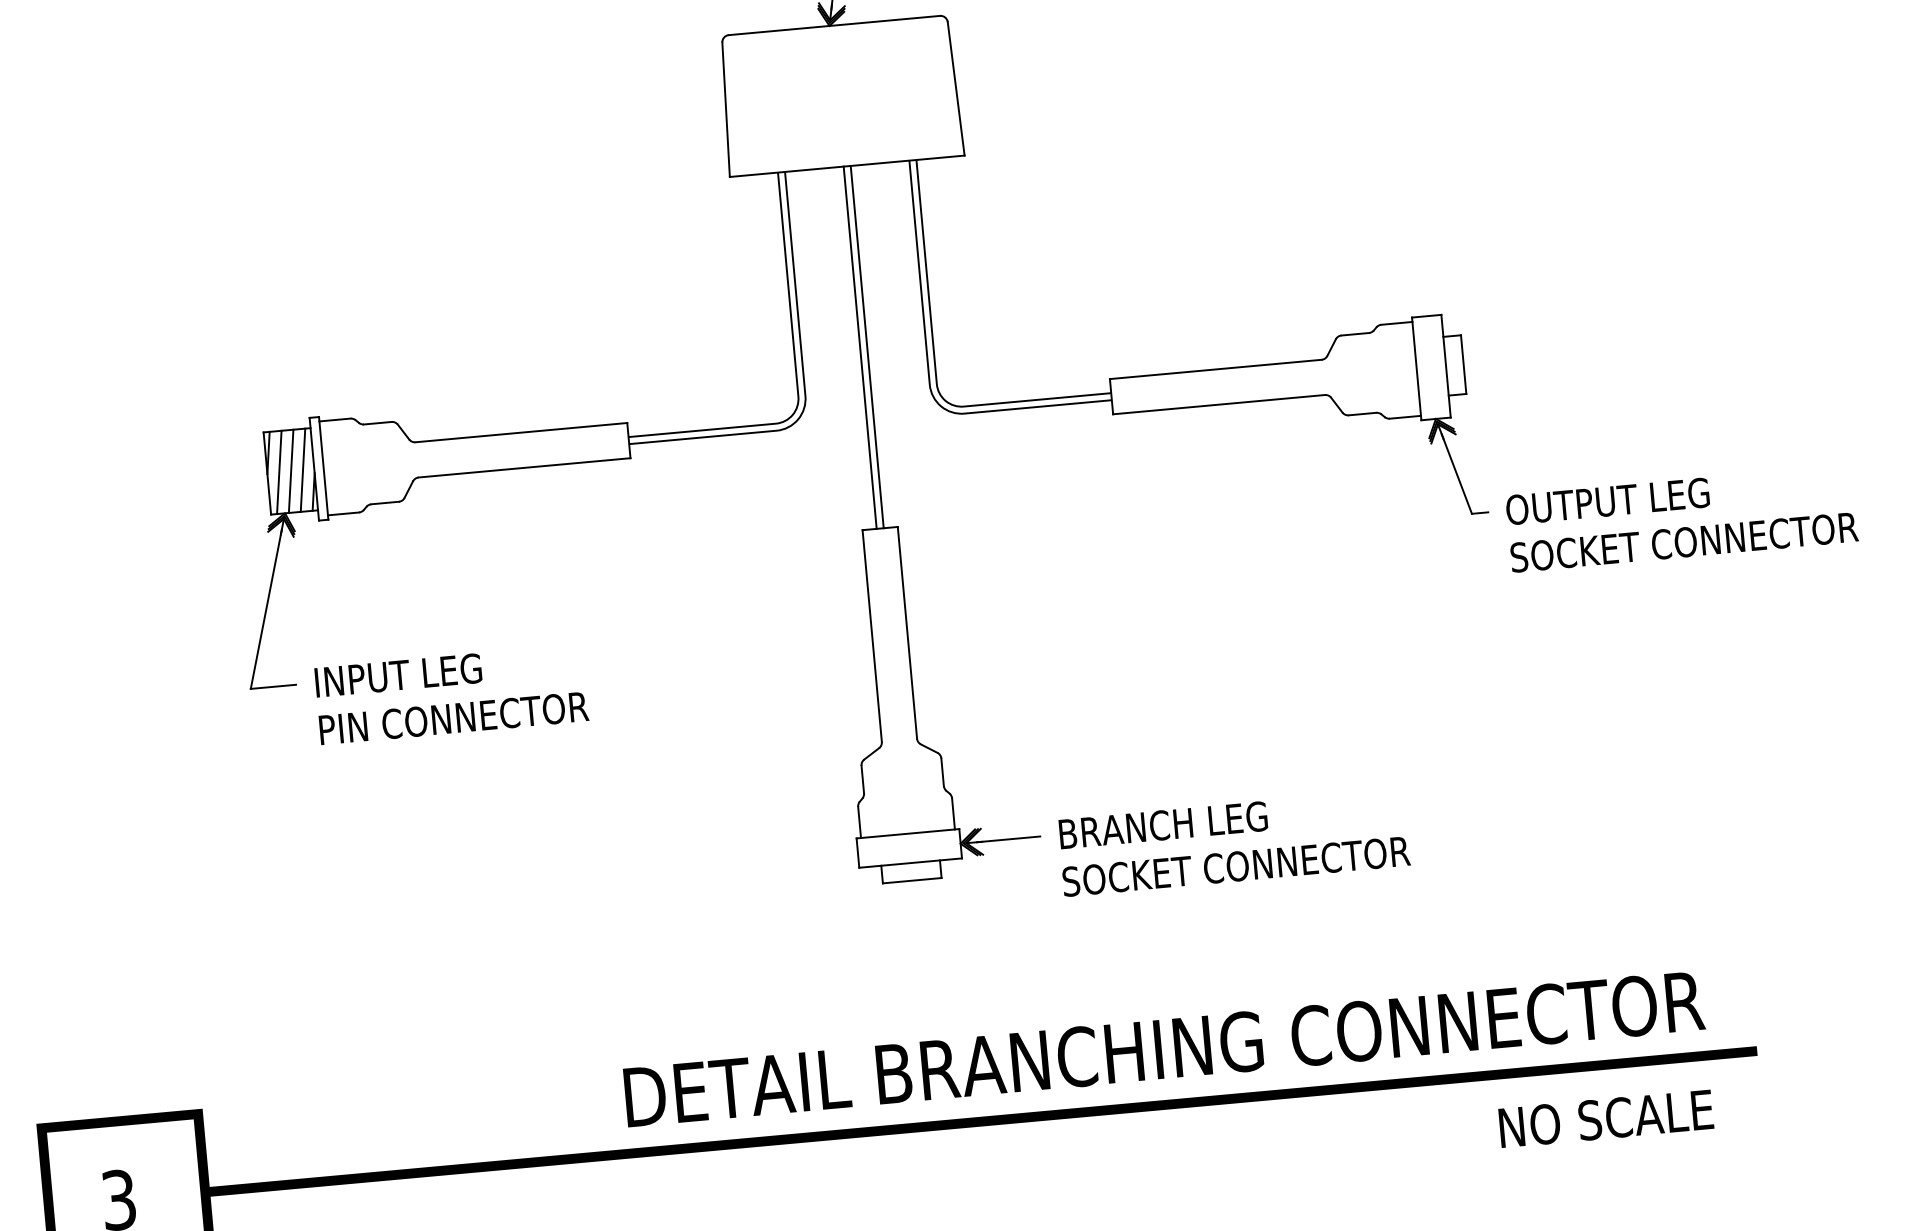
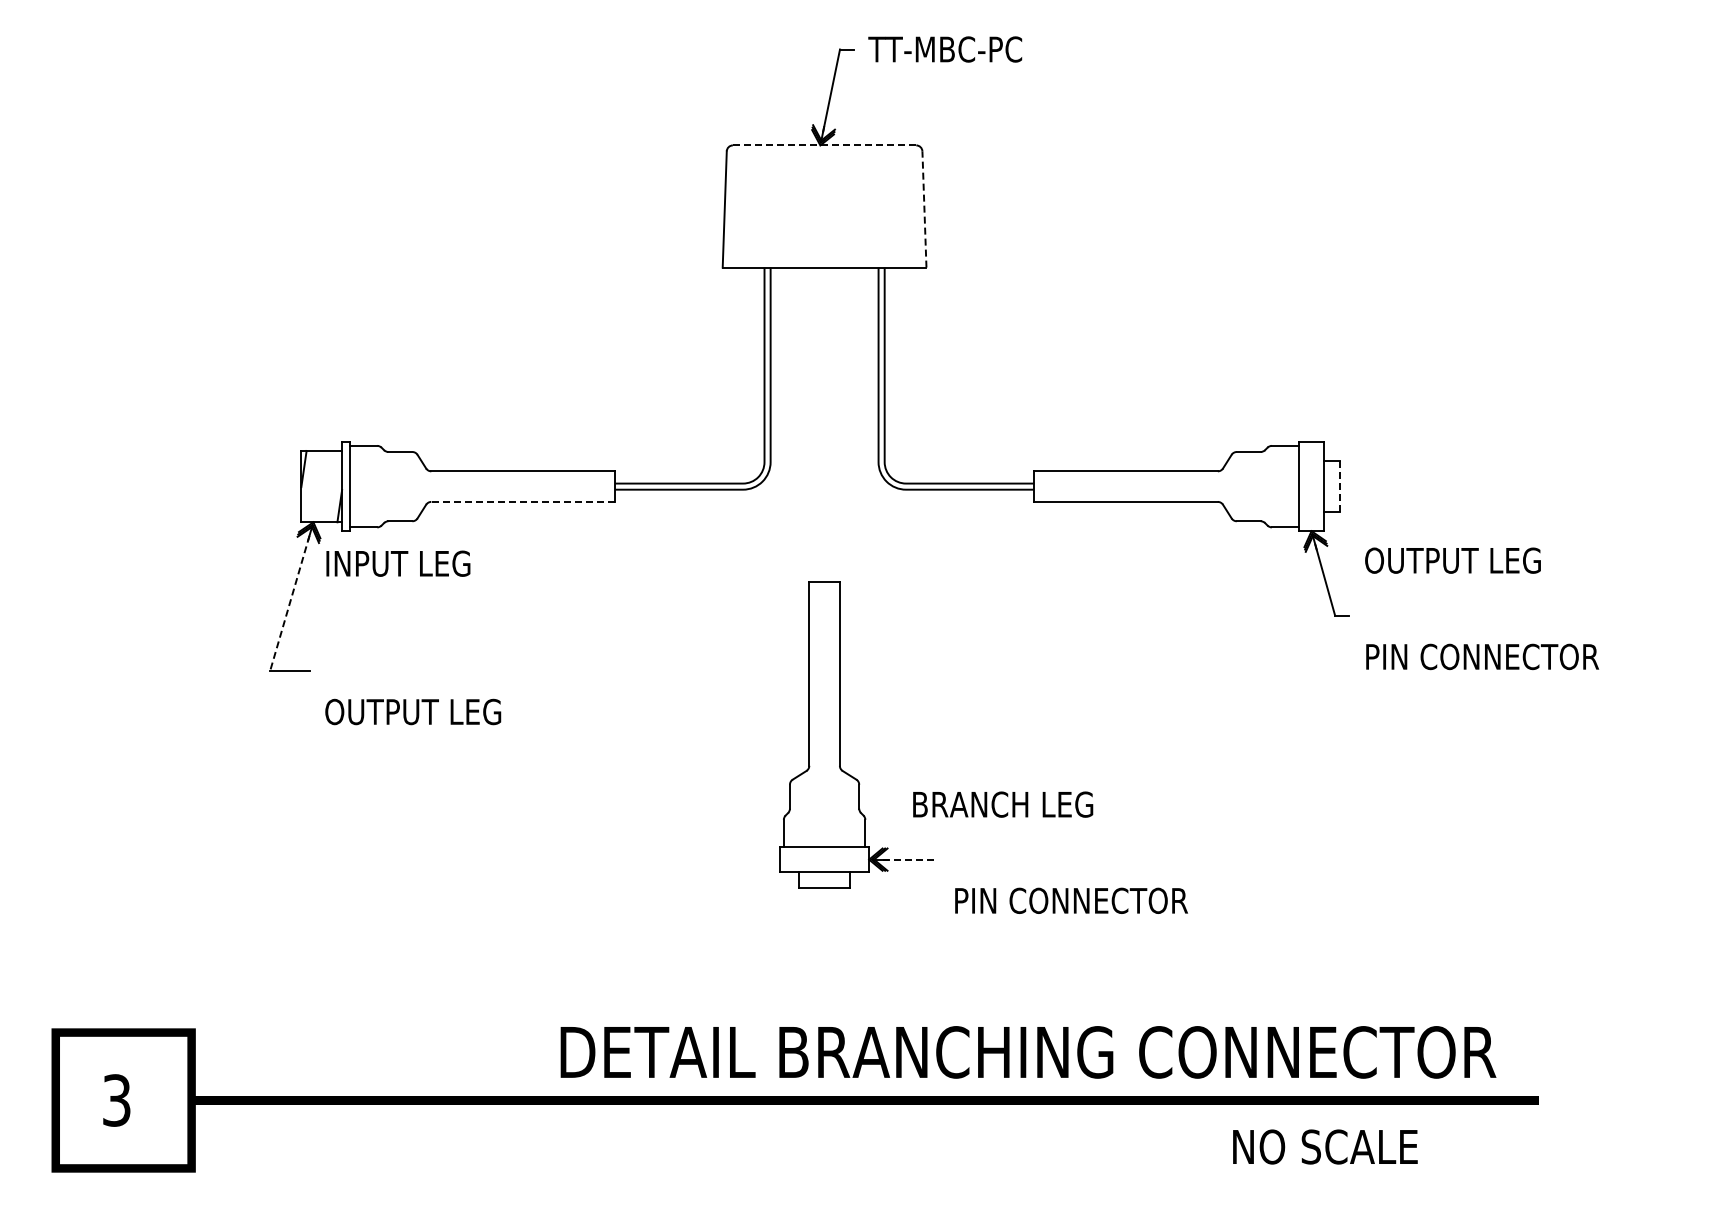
line: (834, 25) -> (824, 145), solid -> dashed
line: (956, 87) -> (924, 208), solid -> dashed
line: (867, 346) -> (827, 424), removed
line: (860, 347) -> (821, 424), removed
line: (1463, 364) -> (1339, 486), solid -> dashed
line: (524, 467) -> (523, 501), solid -> dashed
line: (303, 470) -> (332, 486), removed
line: (290, 471) -> (321, 486), removed
line: (279, 472) -> (311, 486), removed
text: (1607, 501) -> (1452, 560), moved
text: (1684, 541) -> (1515, 656), SOCKET CONNECTOR -> PIN CONNECTOR
line: (265, 609) -> (289, 603), solid -> dashed
text: (398, 675) -> (398, 563), moved
text: (453, 717) -> (442, 711), PIN CONNECTOR -> OUTPUT LEG
text: (1163, 825) -> (1003, 804), moved
line: (1009, 839) -> (911, 859), solid -> dashed
text: (1236, 866) -> (1104, 900), SOCKET CONNECTOR -> PIN CONNECTOR
text: (1606, 1118) -> (1325, 1146), moved

